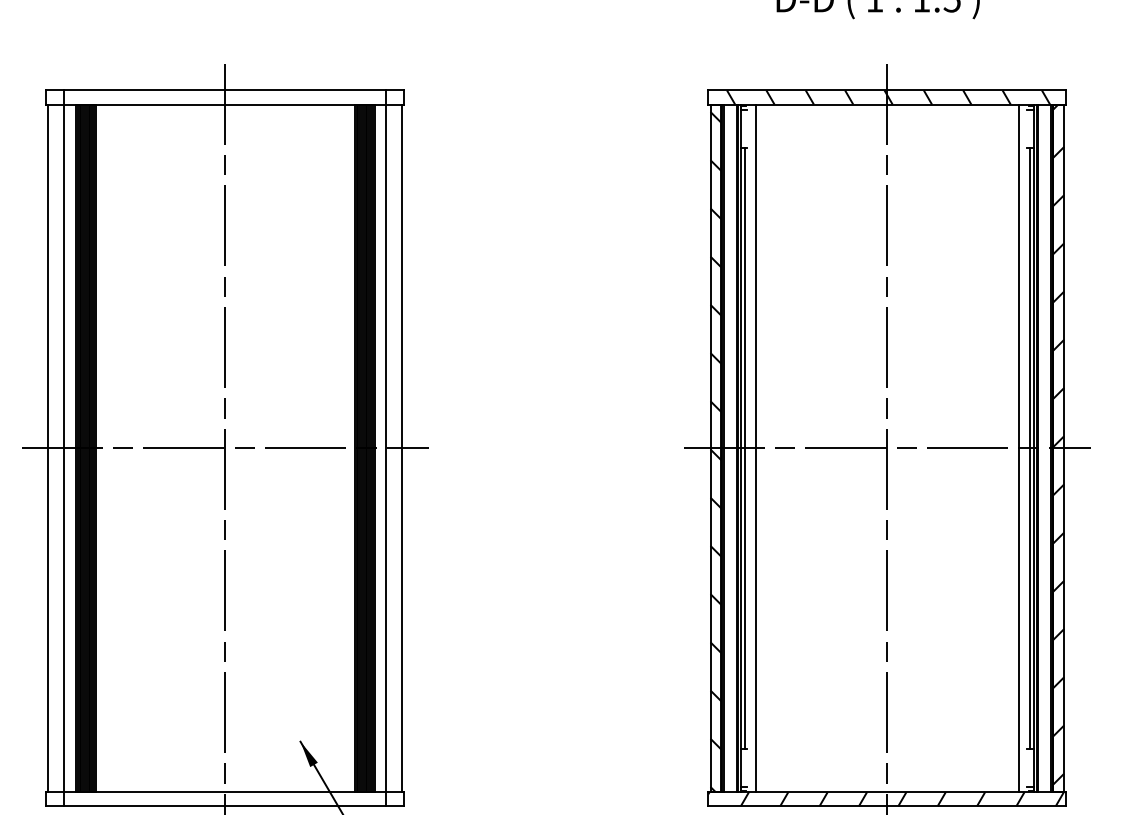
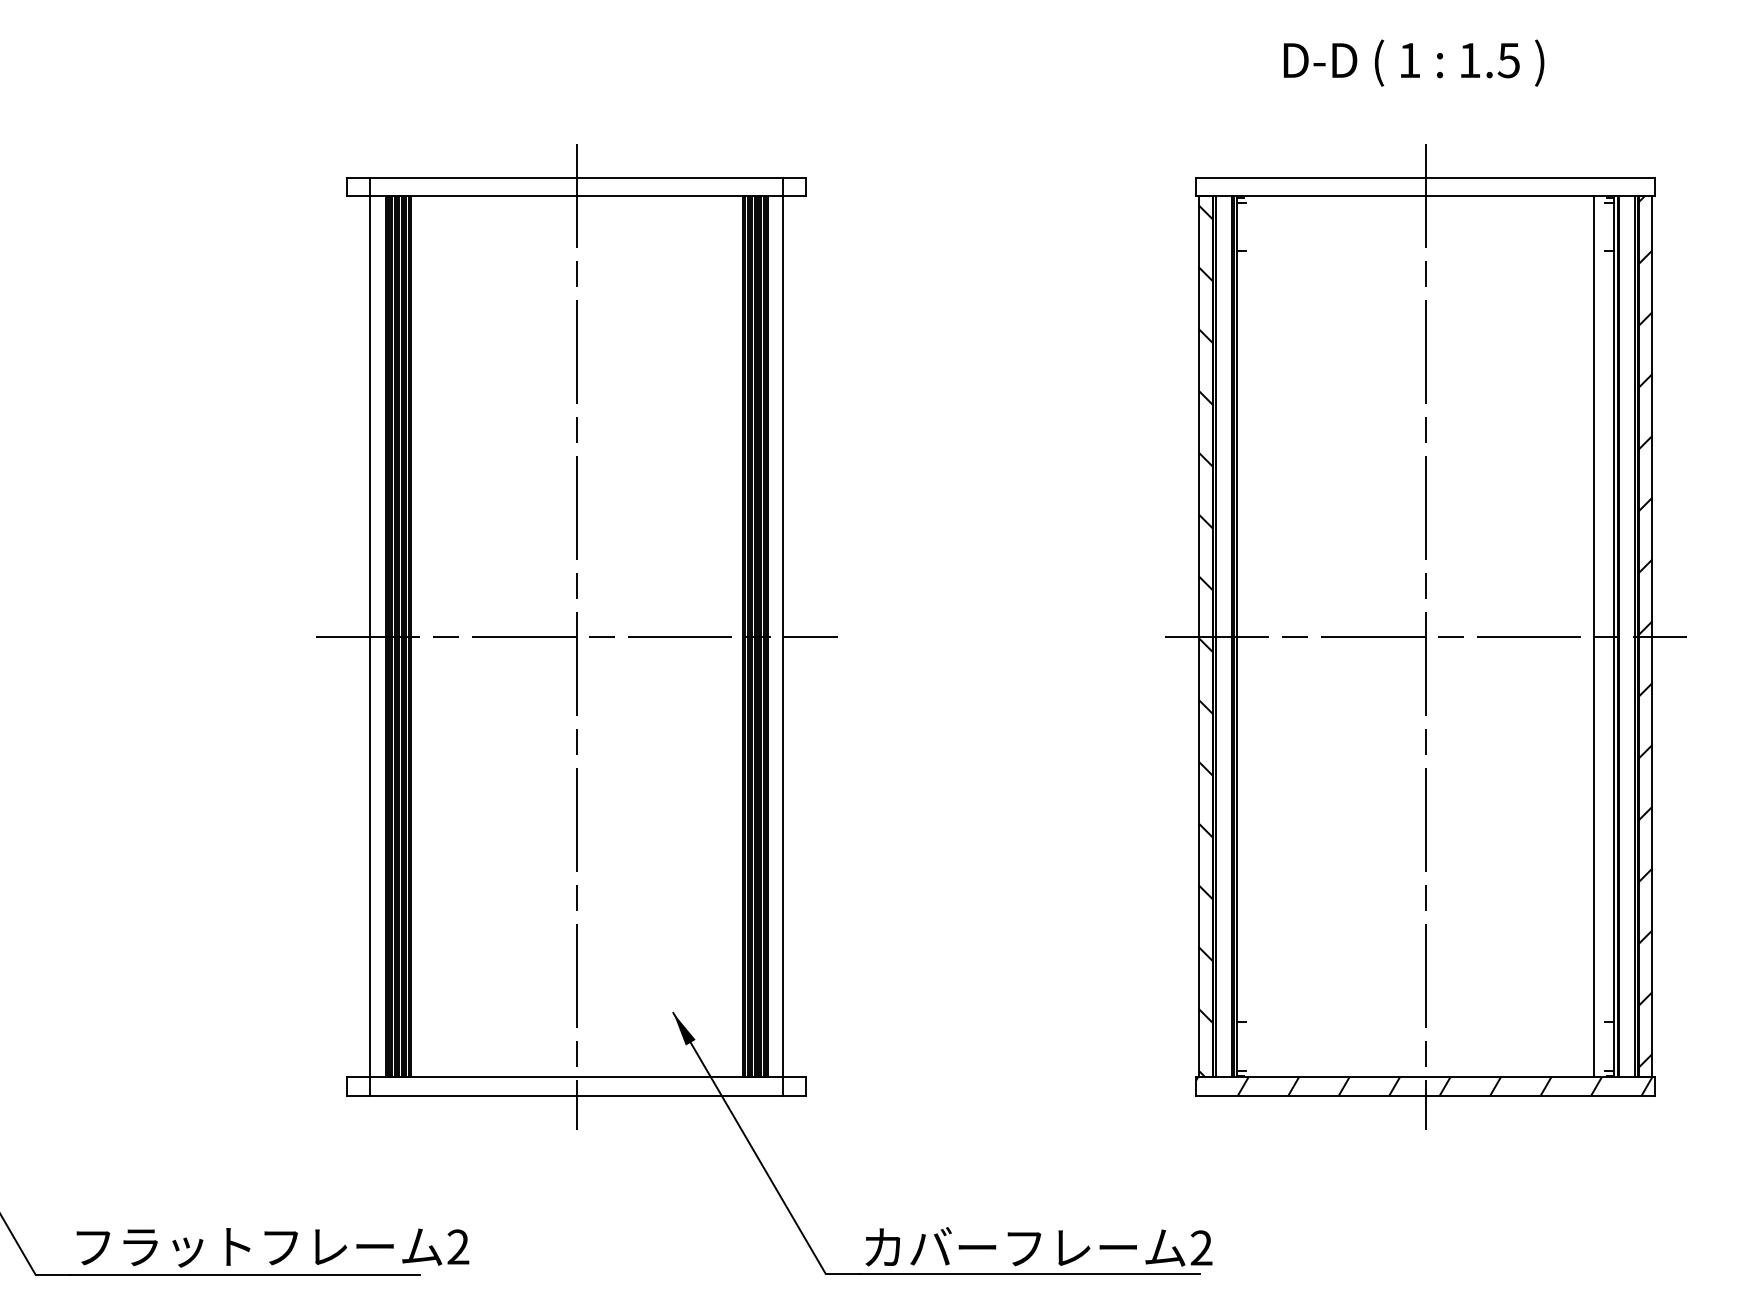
hatch: (888, 97) -> (1427, 186), removed
line: (48, 448) -> (350, 636), removed
line: (402, 448) -> (803, 636), removed
line: (745, 448) -> (1243, 636), removed
line: (756, 448) -> (1257, 636), removed
line: (1029, 448) -> (1608, 636), removed

